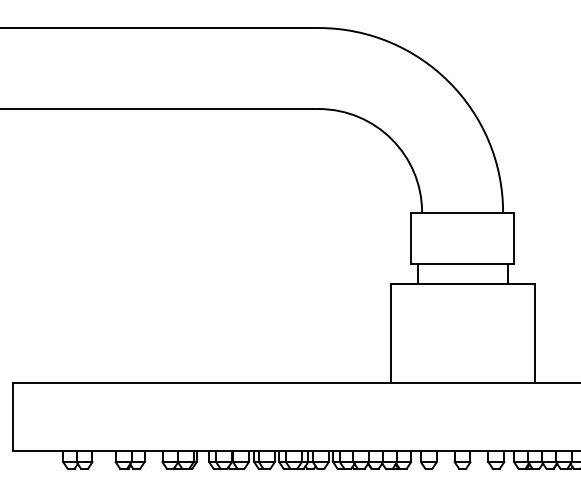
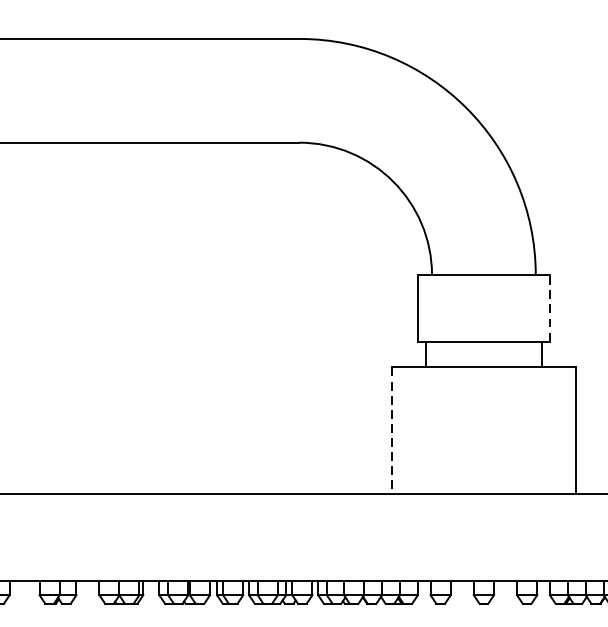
line: (514, 238) -> (550, 308), solid -> dashed
line: (390, 334) -> (391, 431), solid -> dashed

